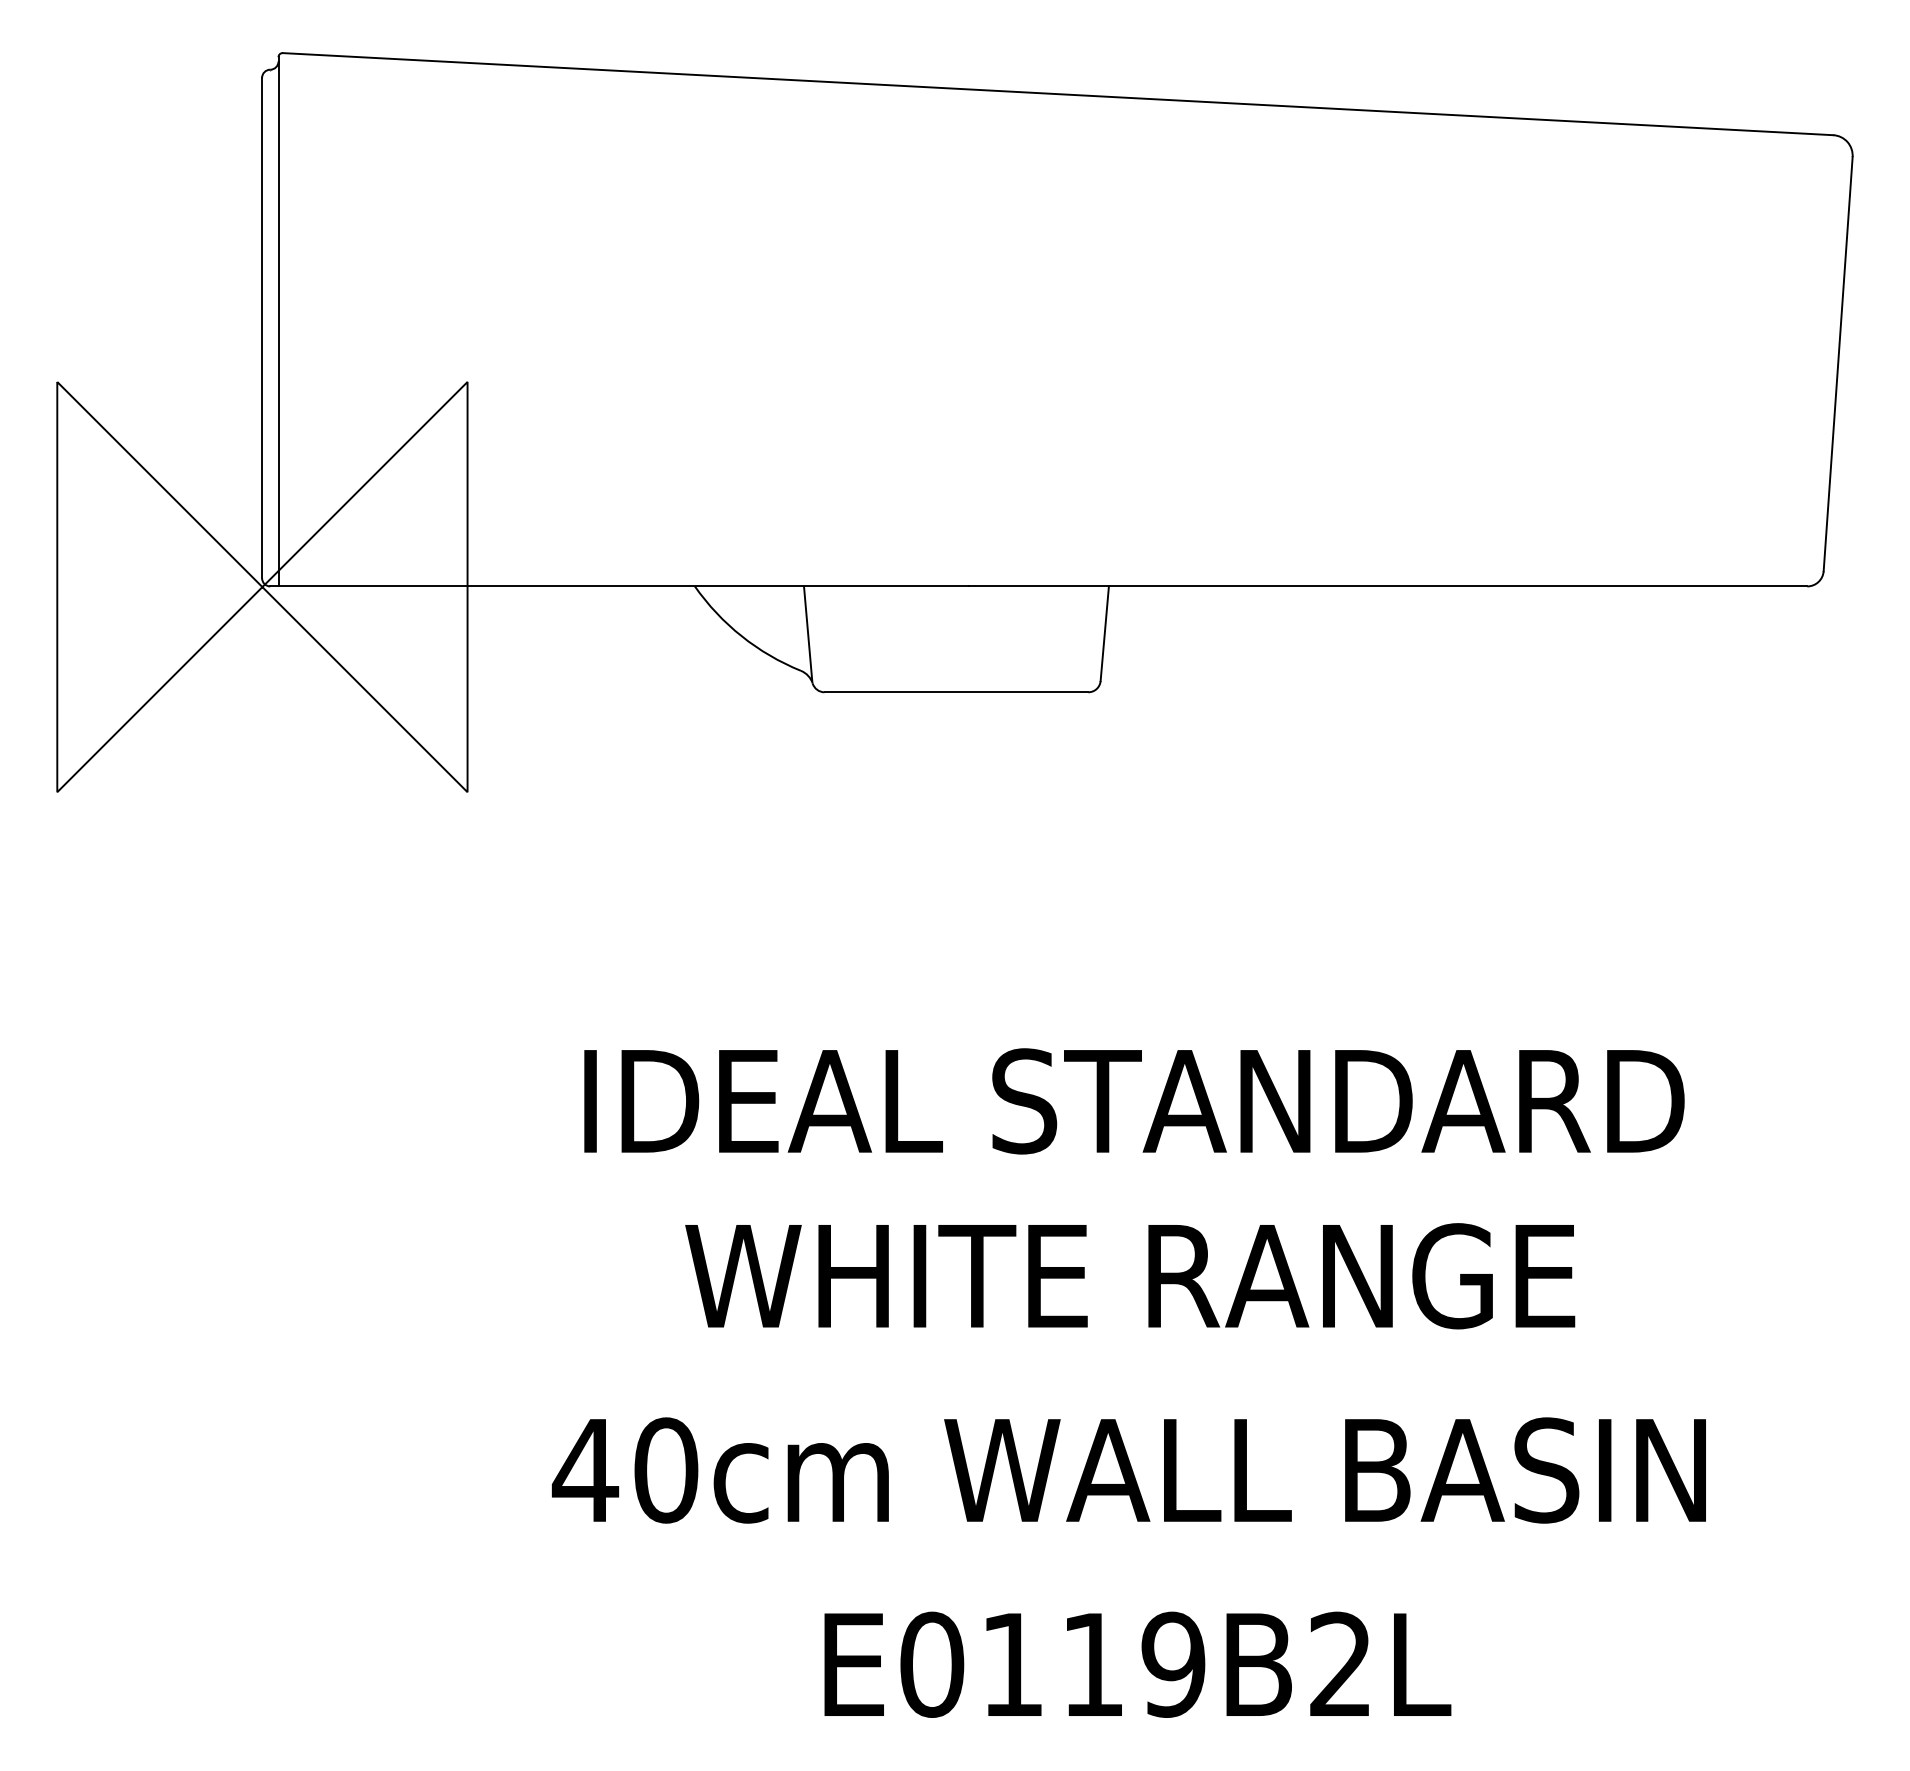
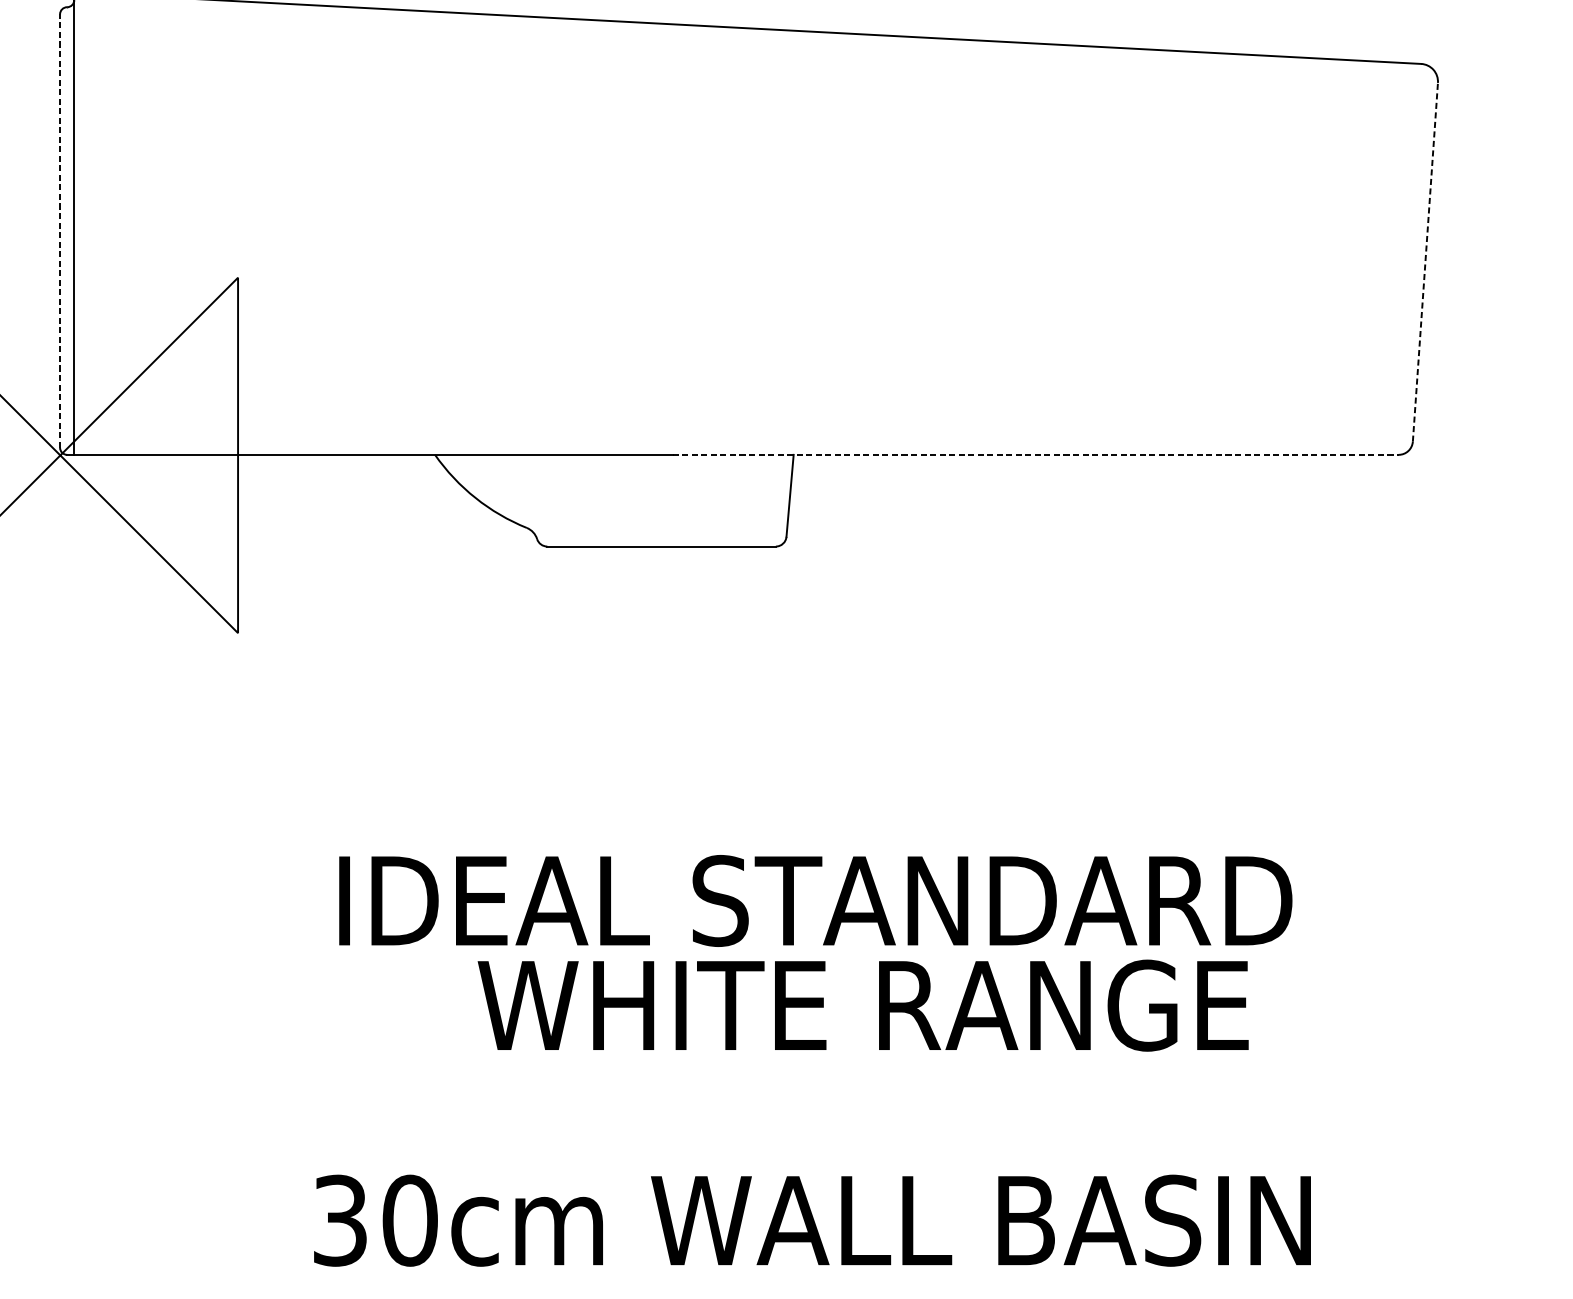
line: (262, 327) -> (60, 230), solid -> dashed
line: (1838, 364) -> (1425, 262), solid -> dashed
line: (1388, 586) -> (1035, 454), solid -> dashed
line: (808, 633) -> (533, 495), removed
text: (1130, 1276) -> (863, 1005), moved
text: (585, 1470) -> (340, 1220), 40cm -> 30cm

